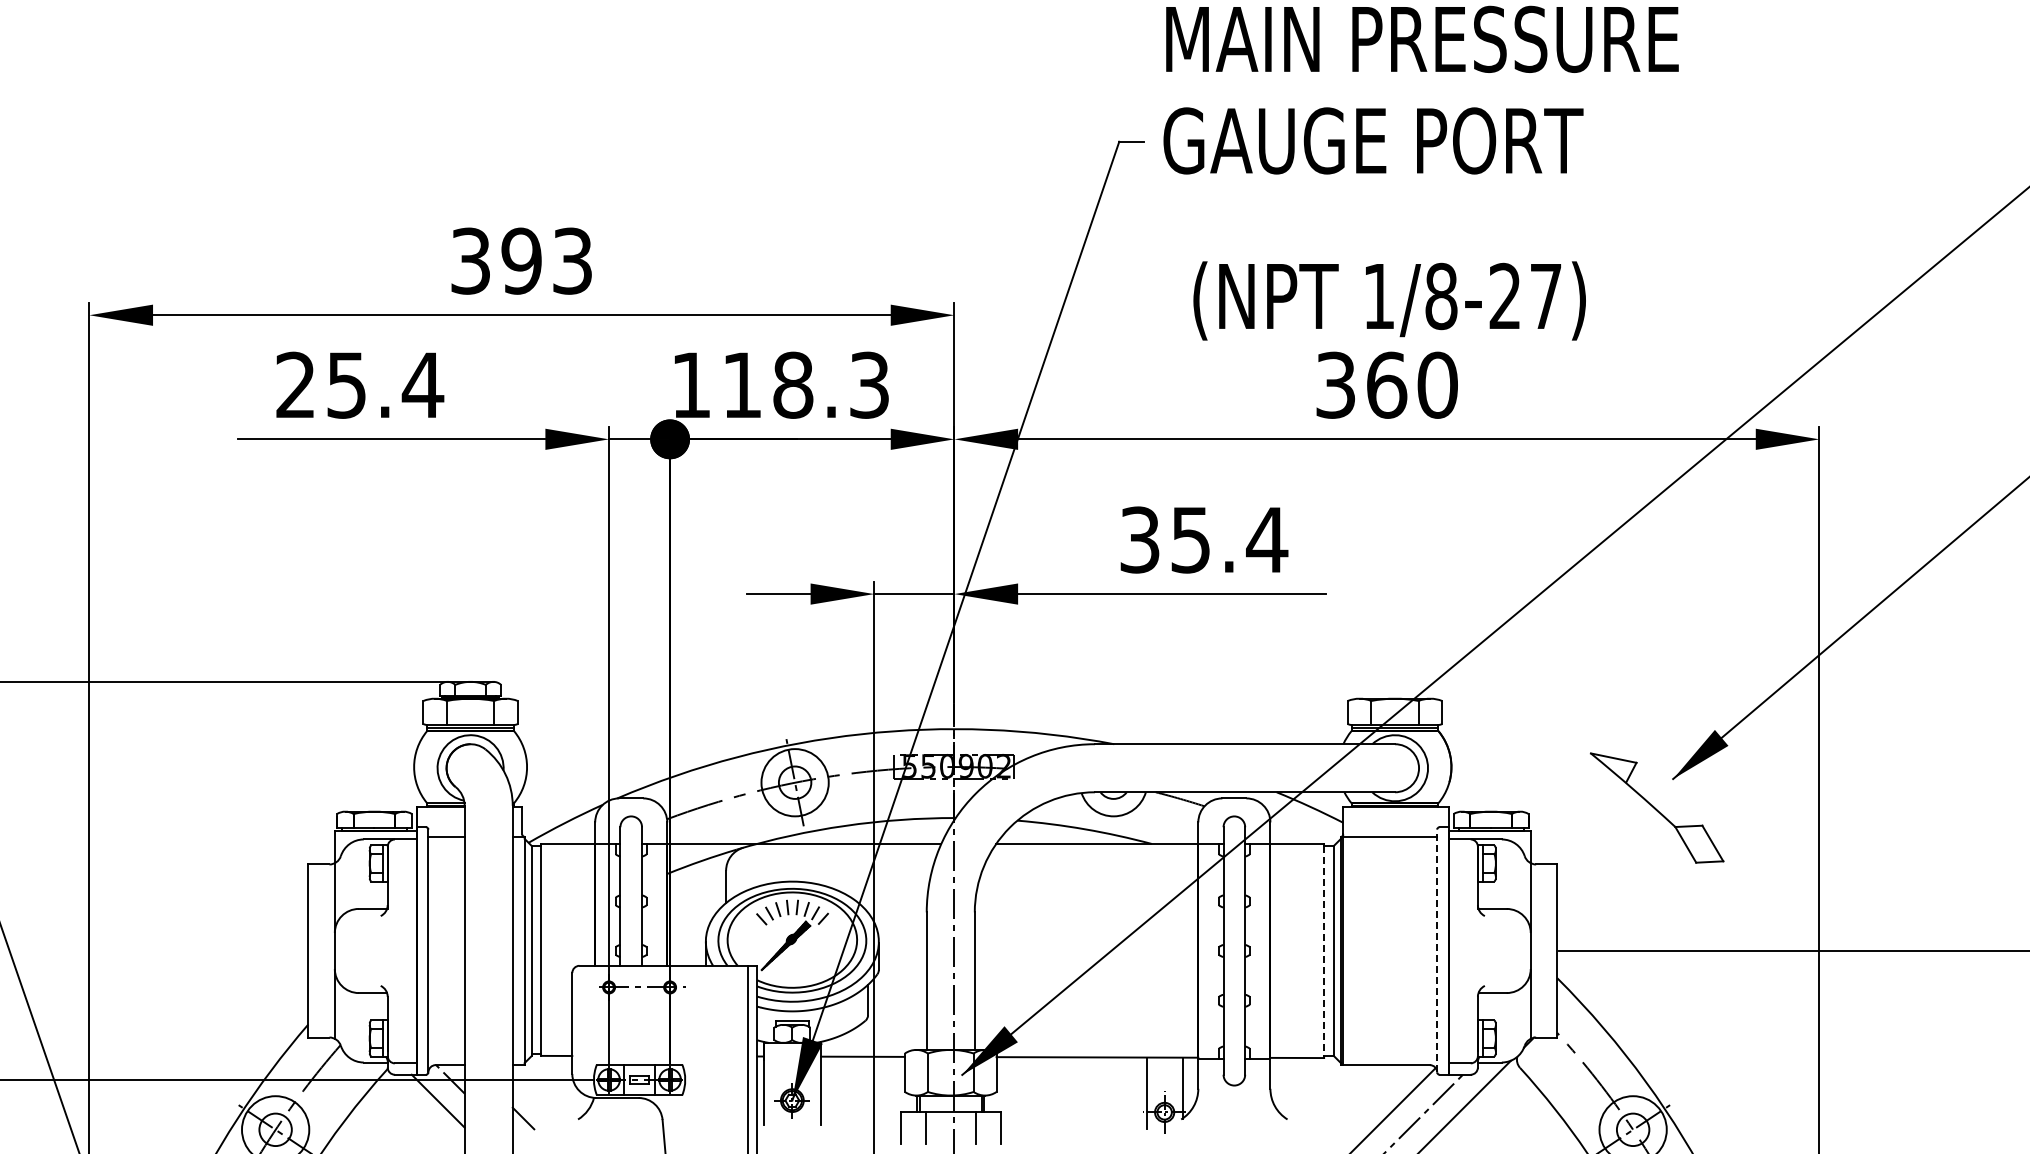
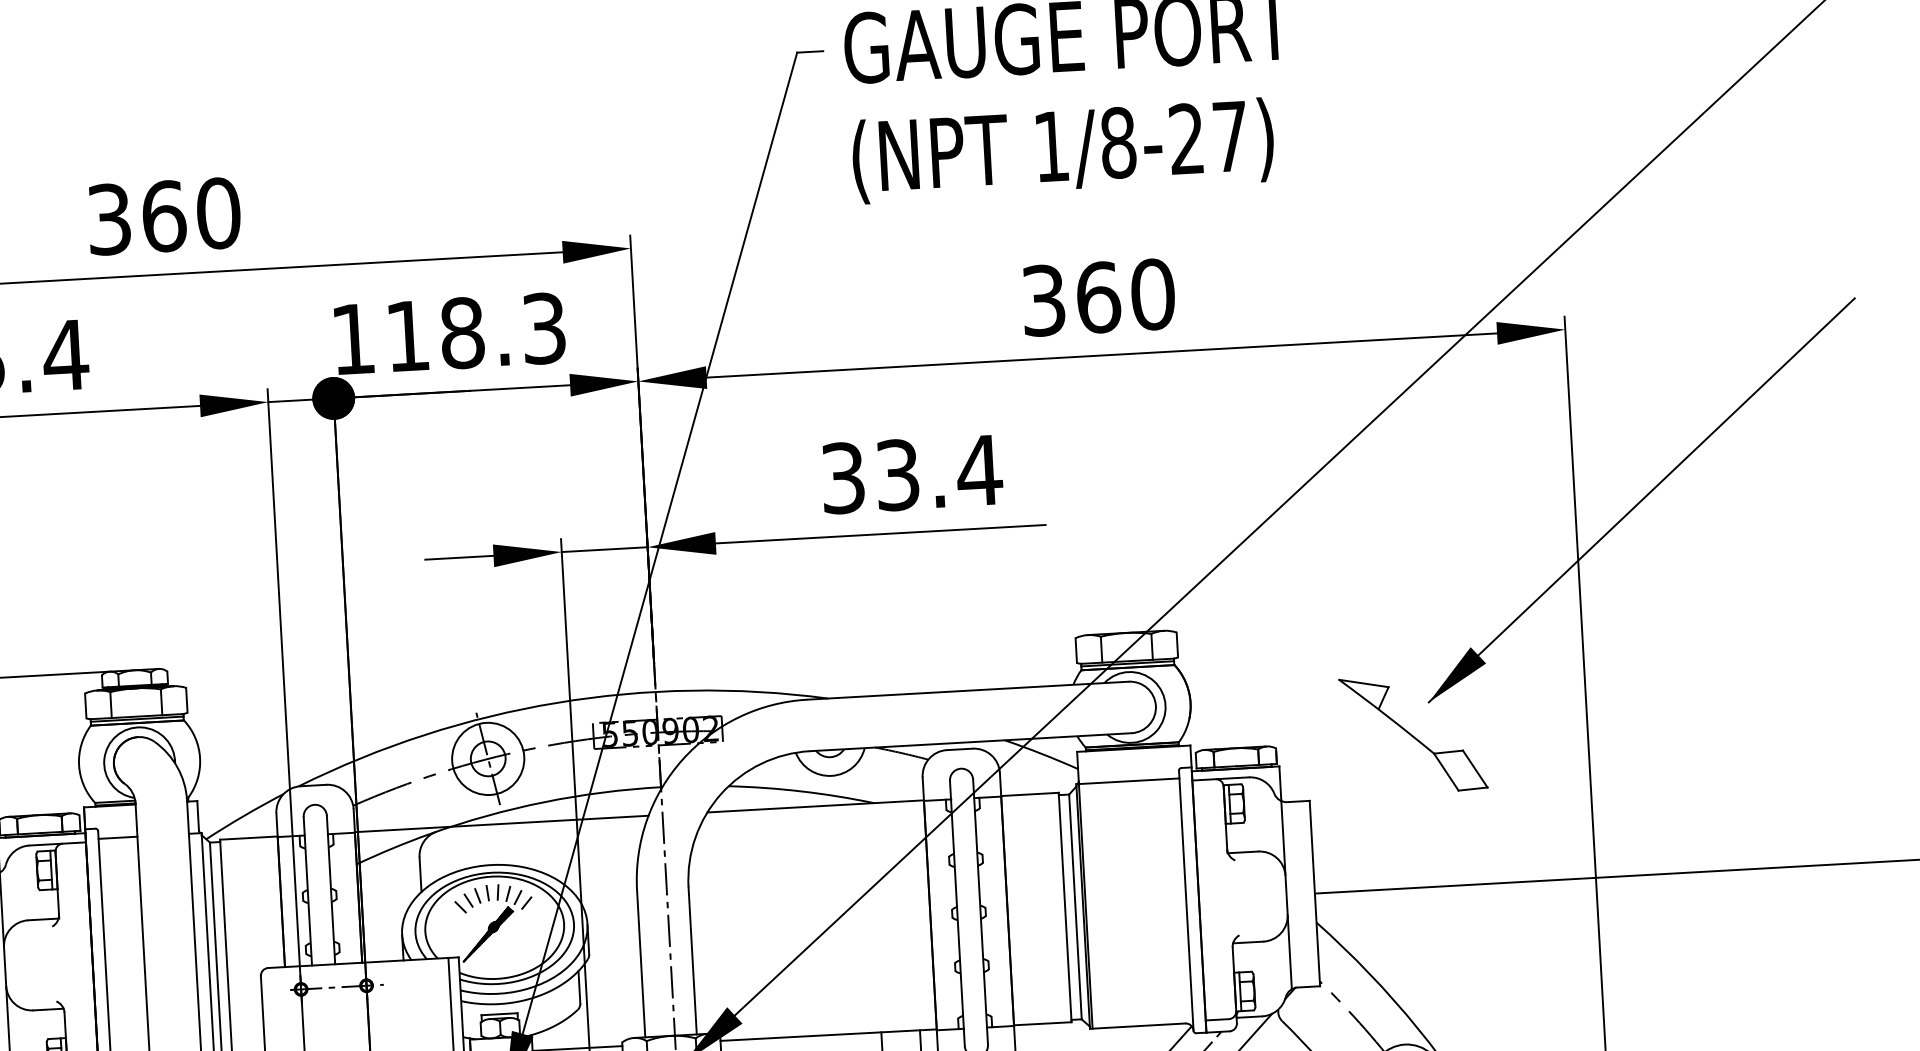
text: (546, 260) -> (190, 214), 393 -> 360
text: (1389, 300) -> (1063, 150), moved
text: (1191, 539) -> (898, 474), 35.4 -> 33.4
line: (1437, 950) -> (1186, 900), dashed -> solid
line: (1324, 952) -> (1065, 909), dashed -> solid

